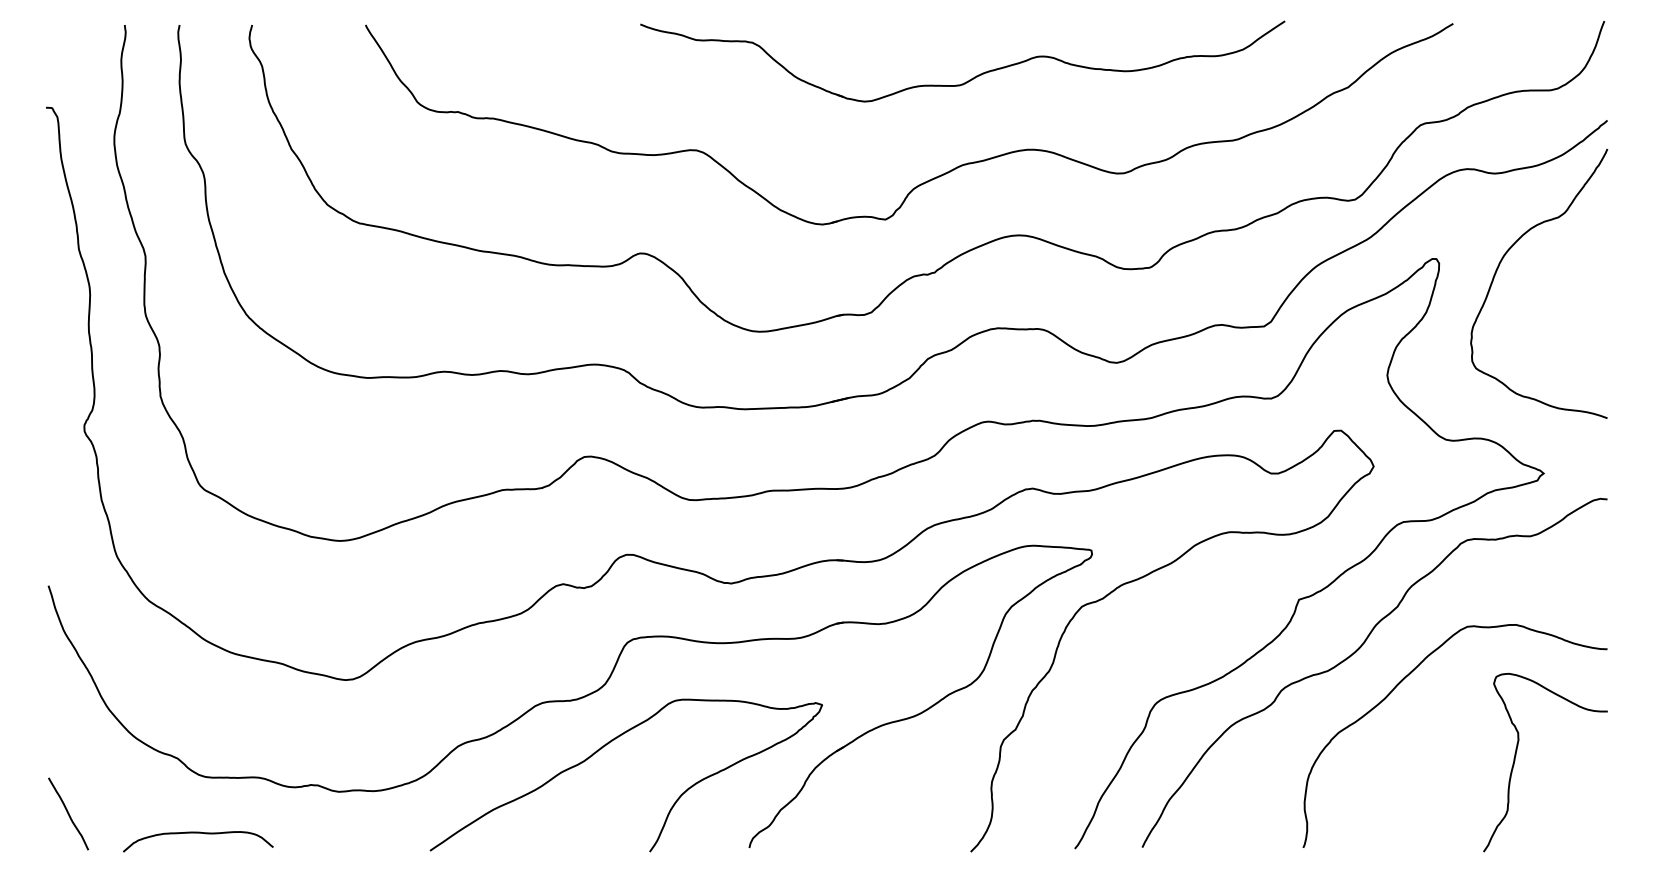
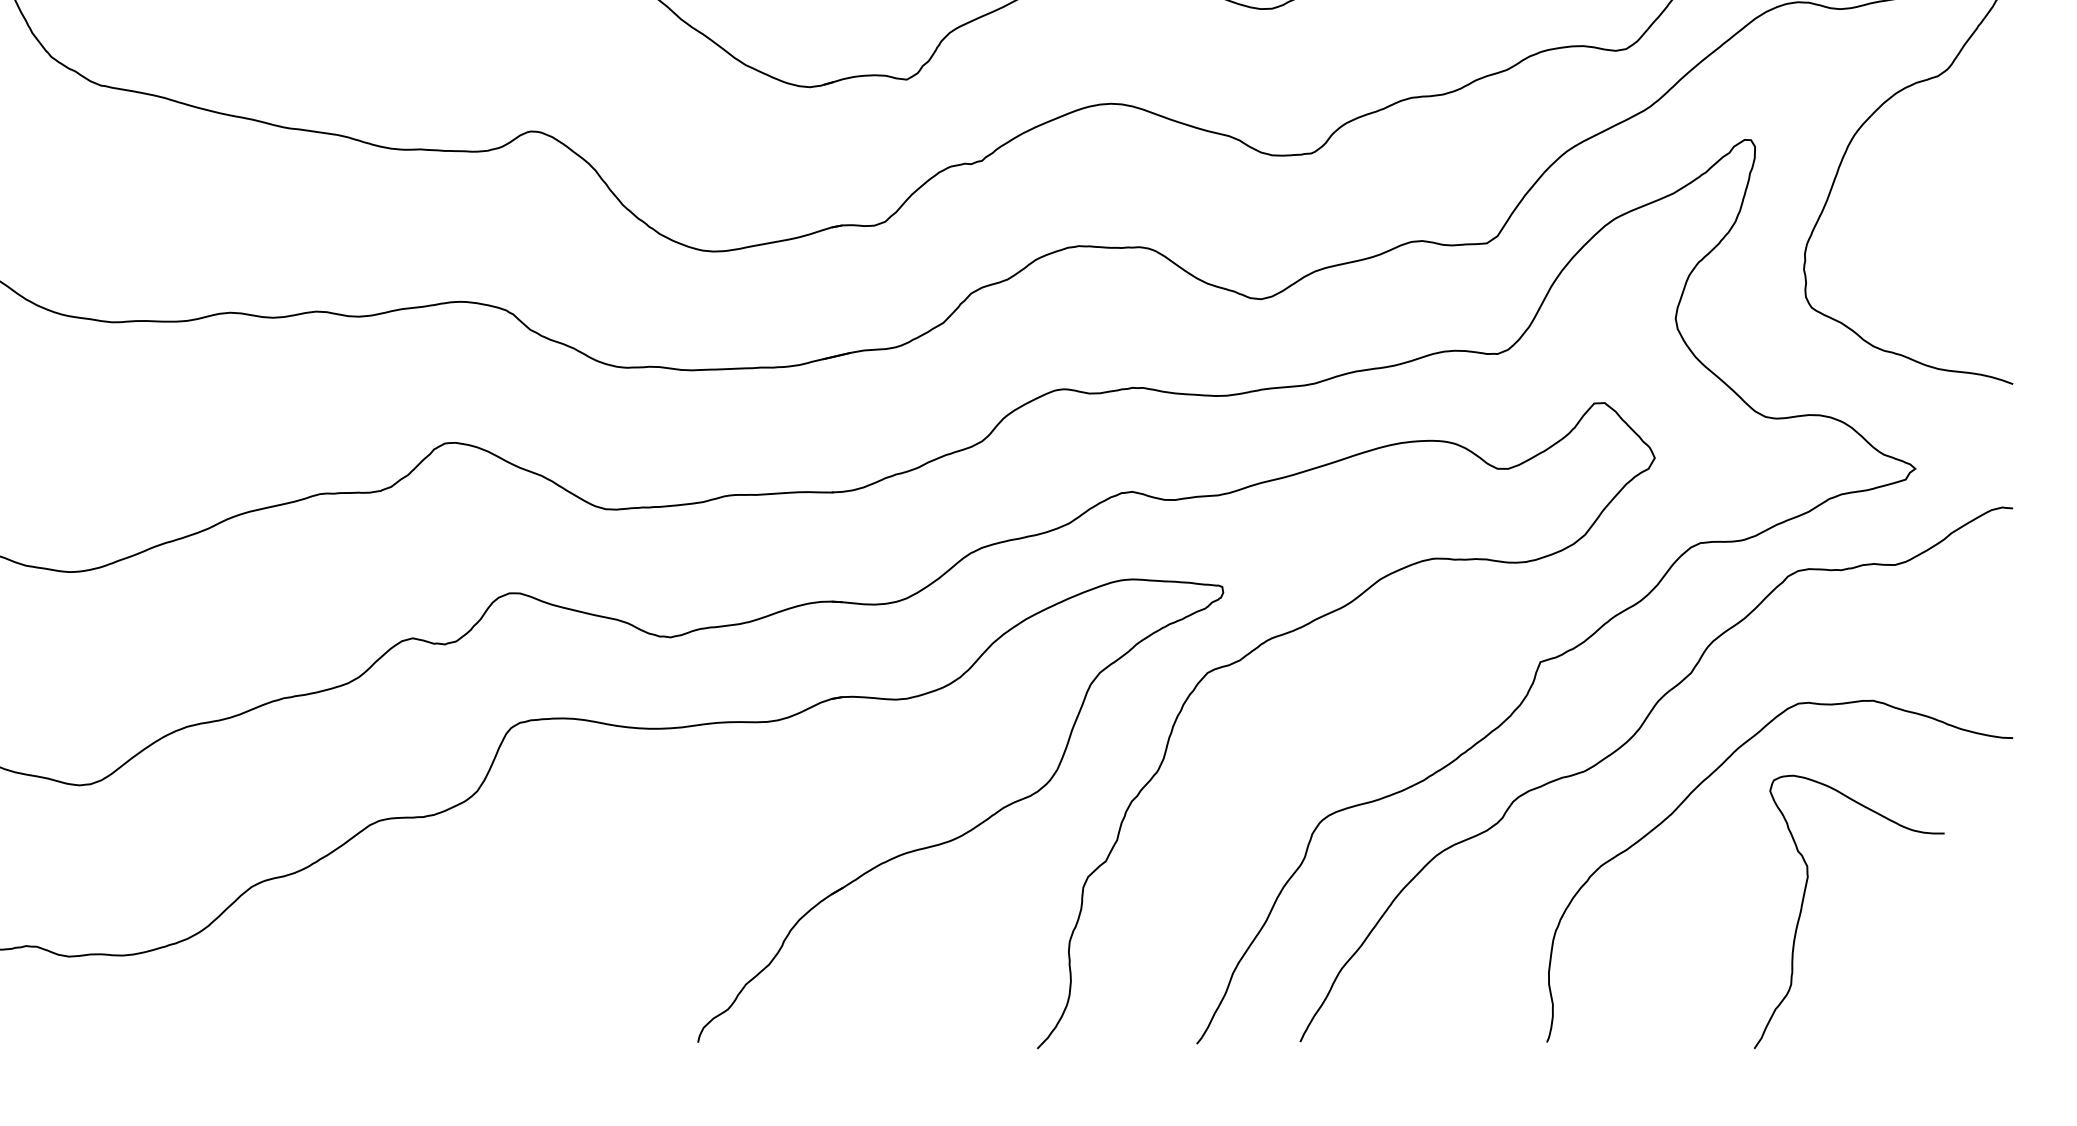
curve: (605, 746) -> (477, 887), removed
curve: (1516, 755) -> (1804, 900), moved

